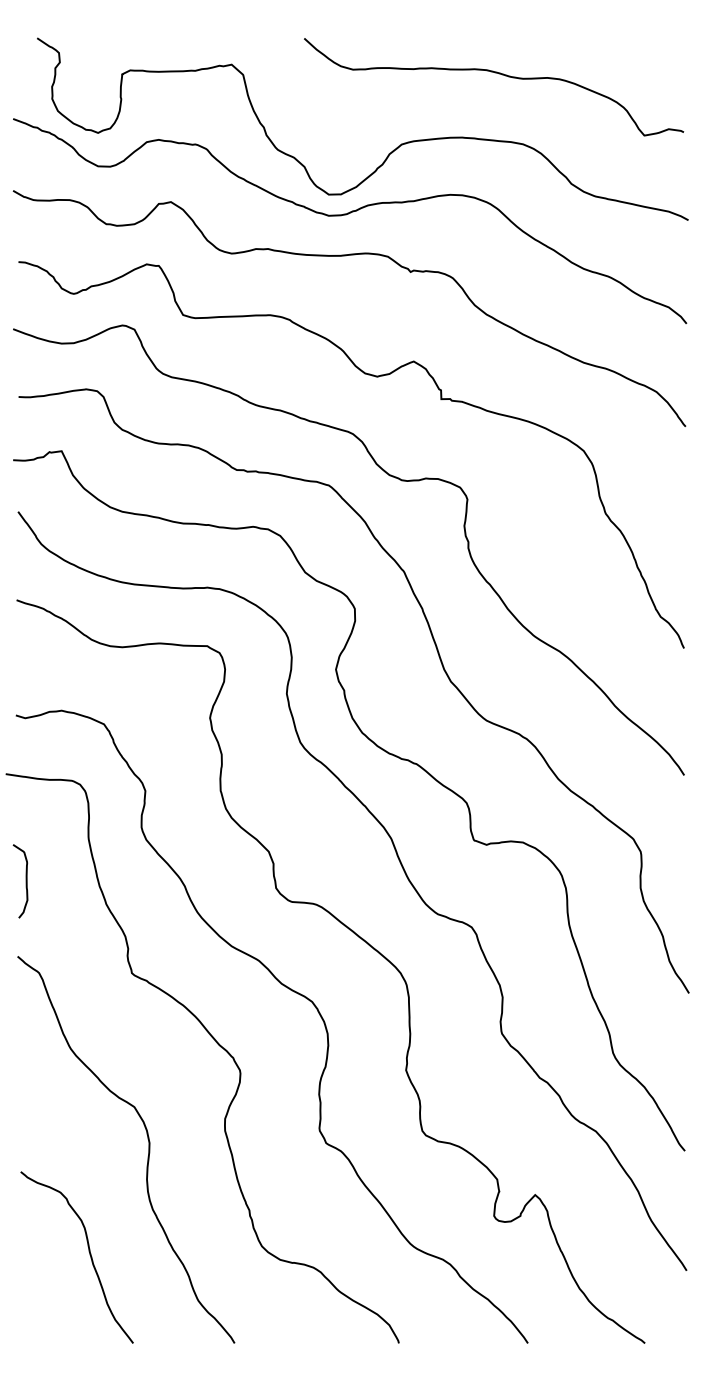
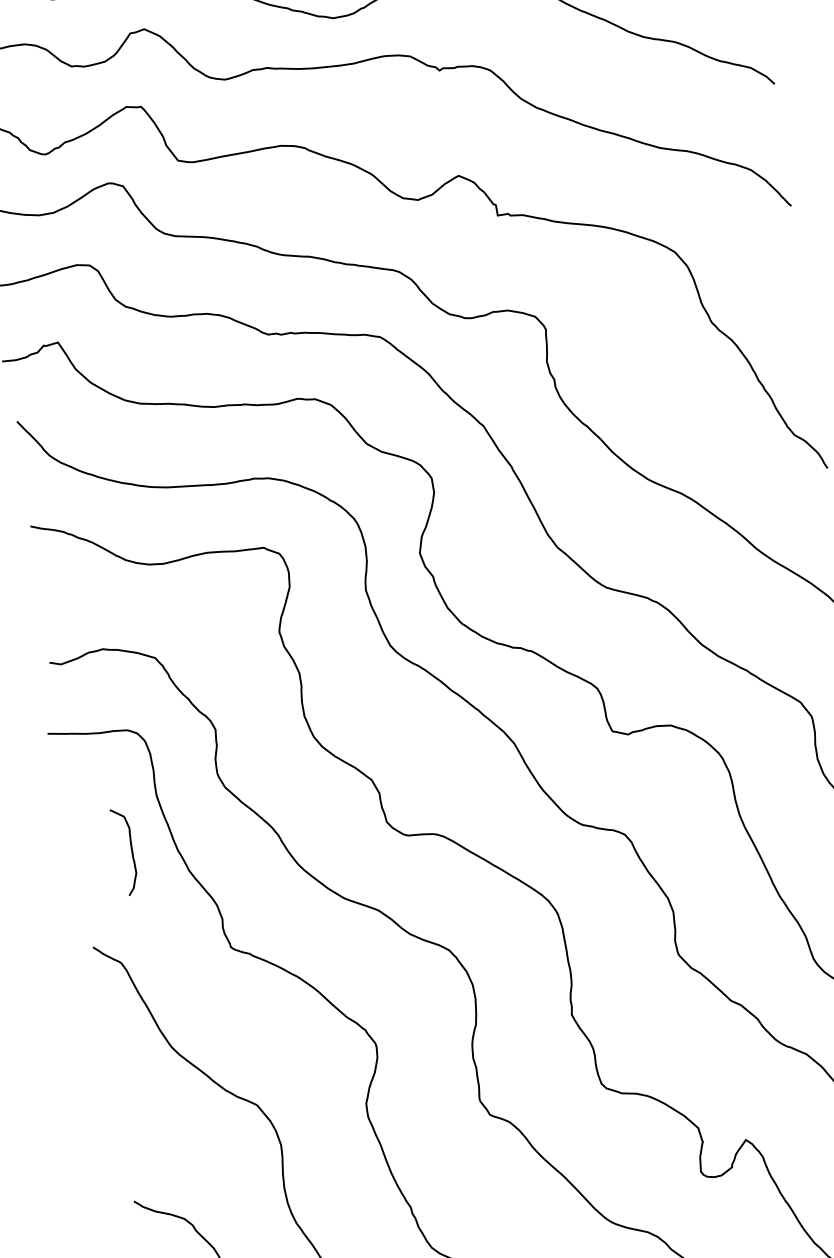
curve: (25, 881) -> (130, 851), moved

